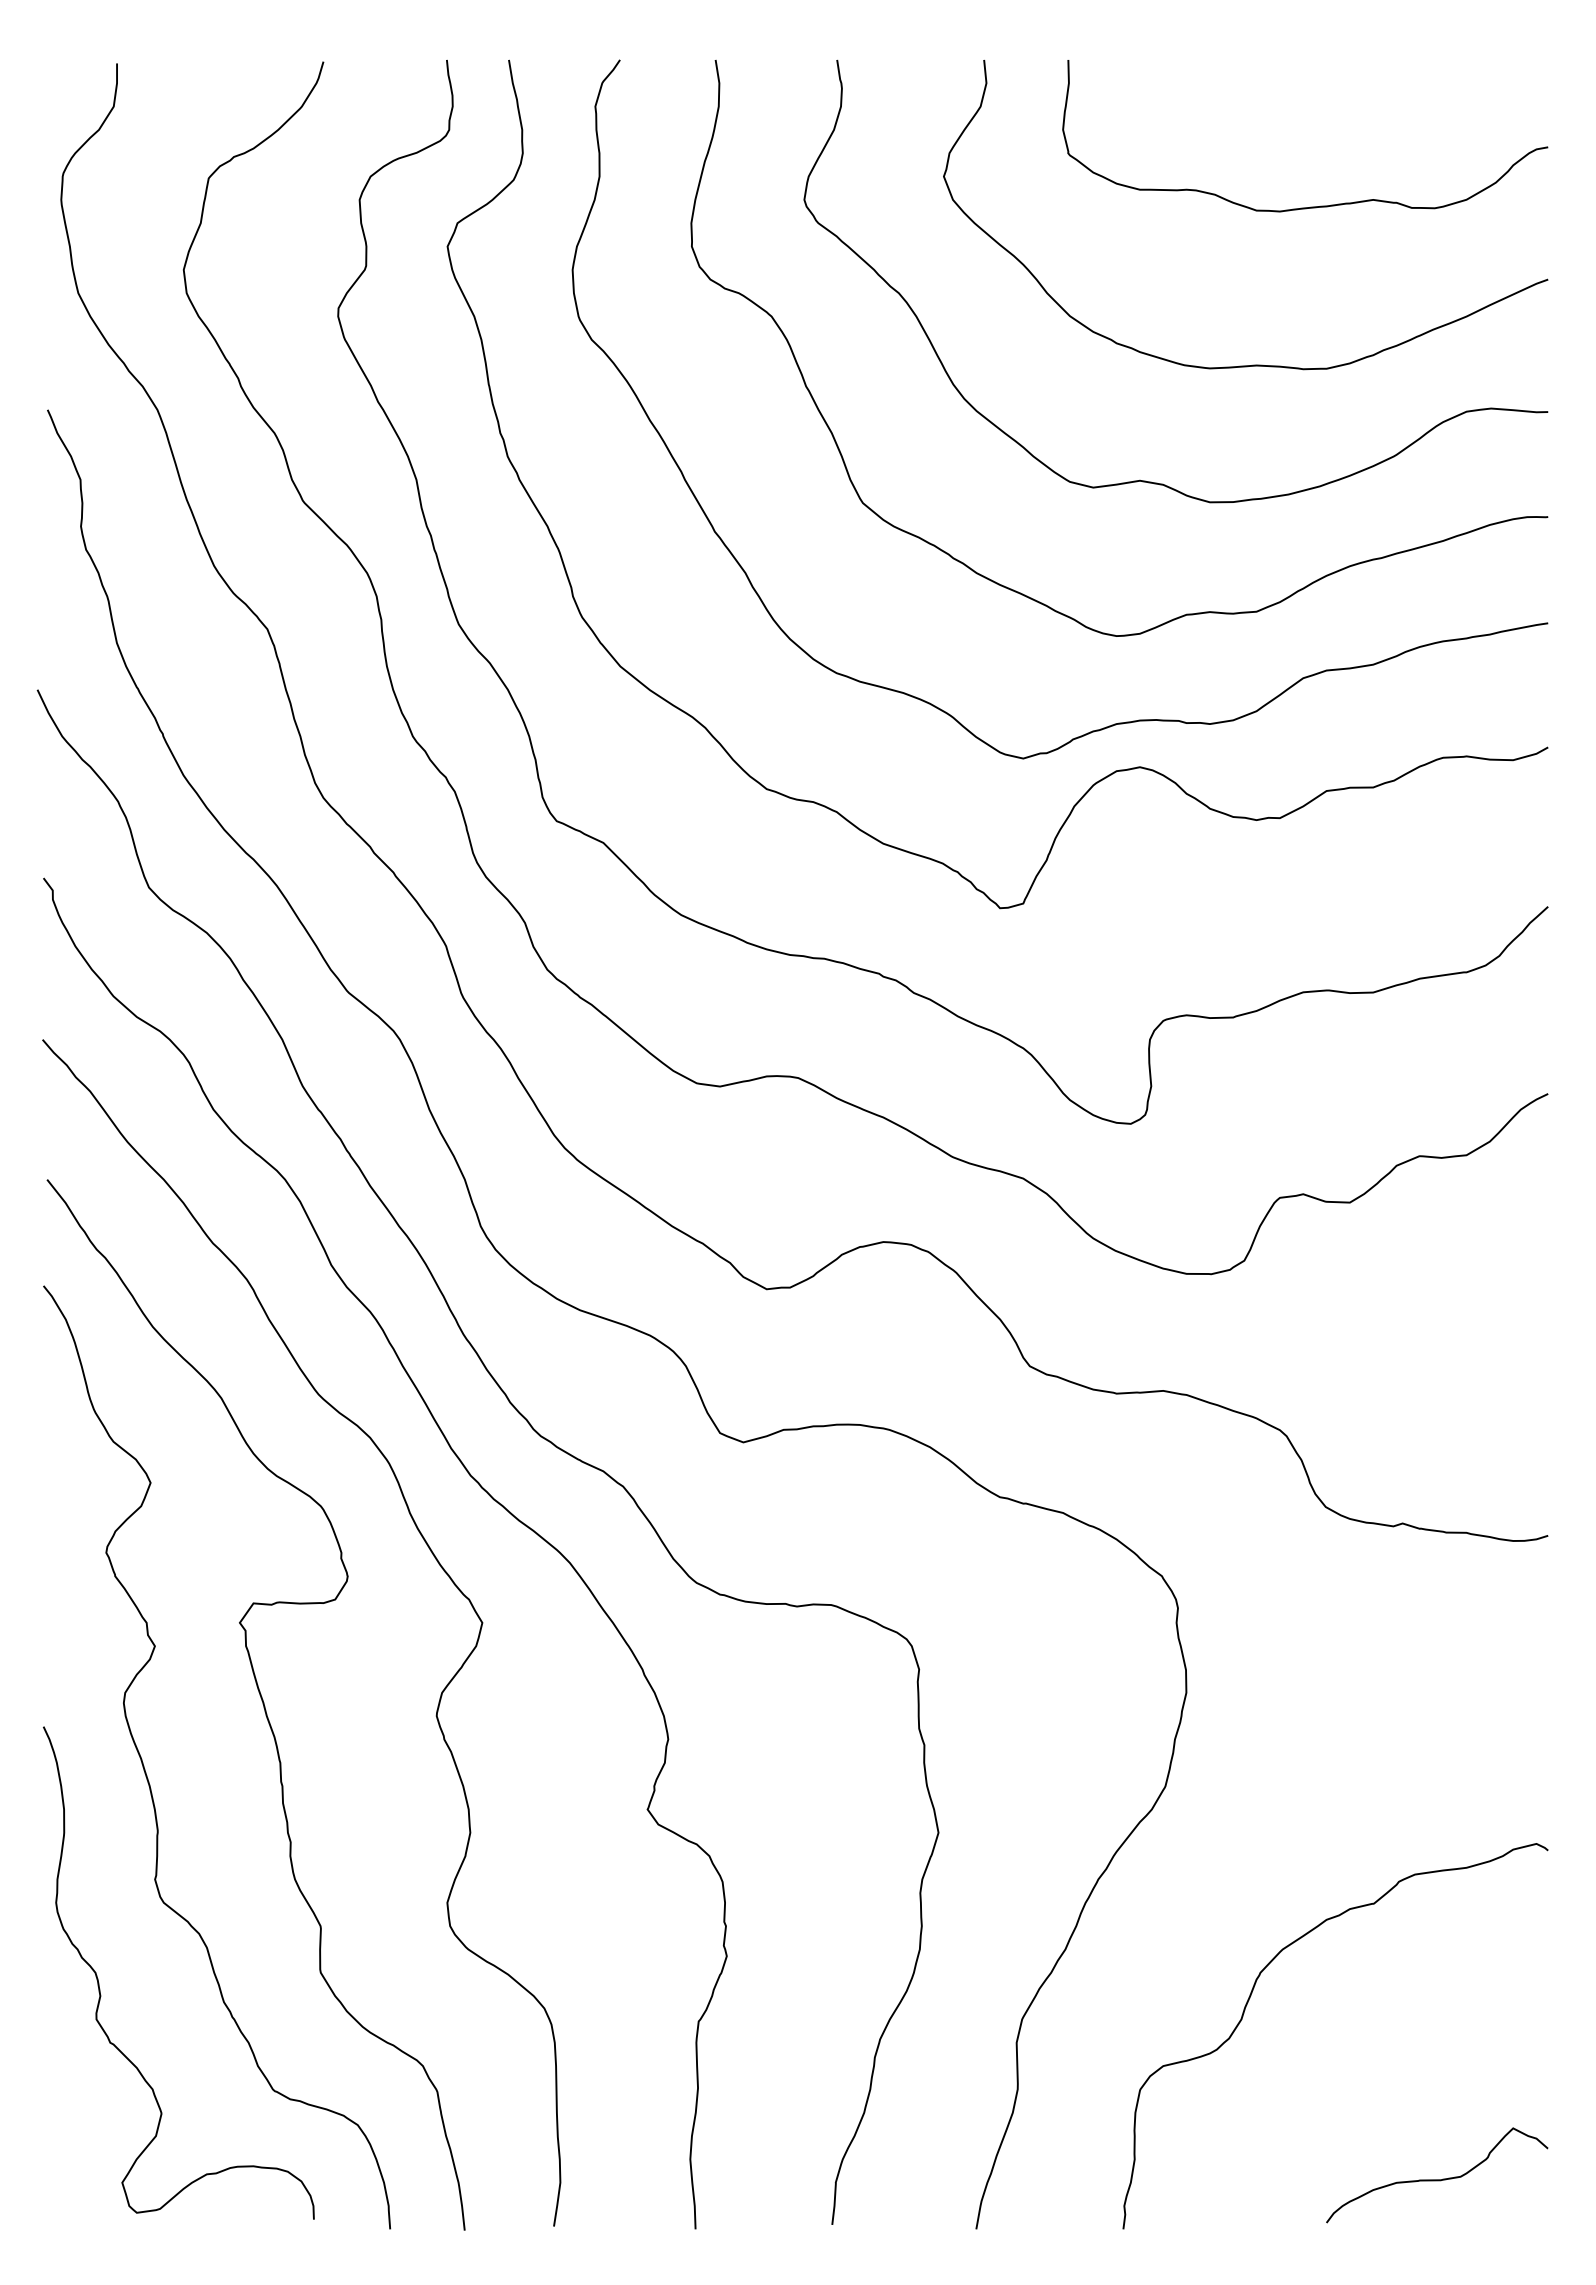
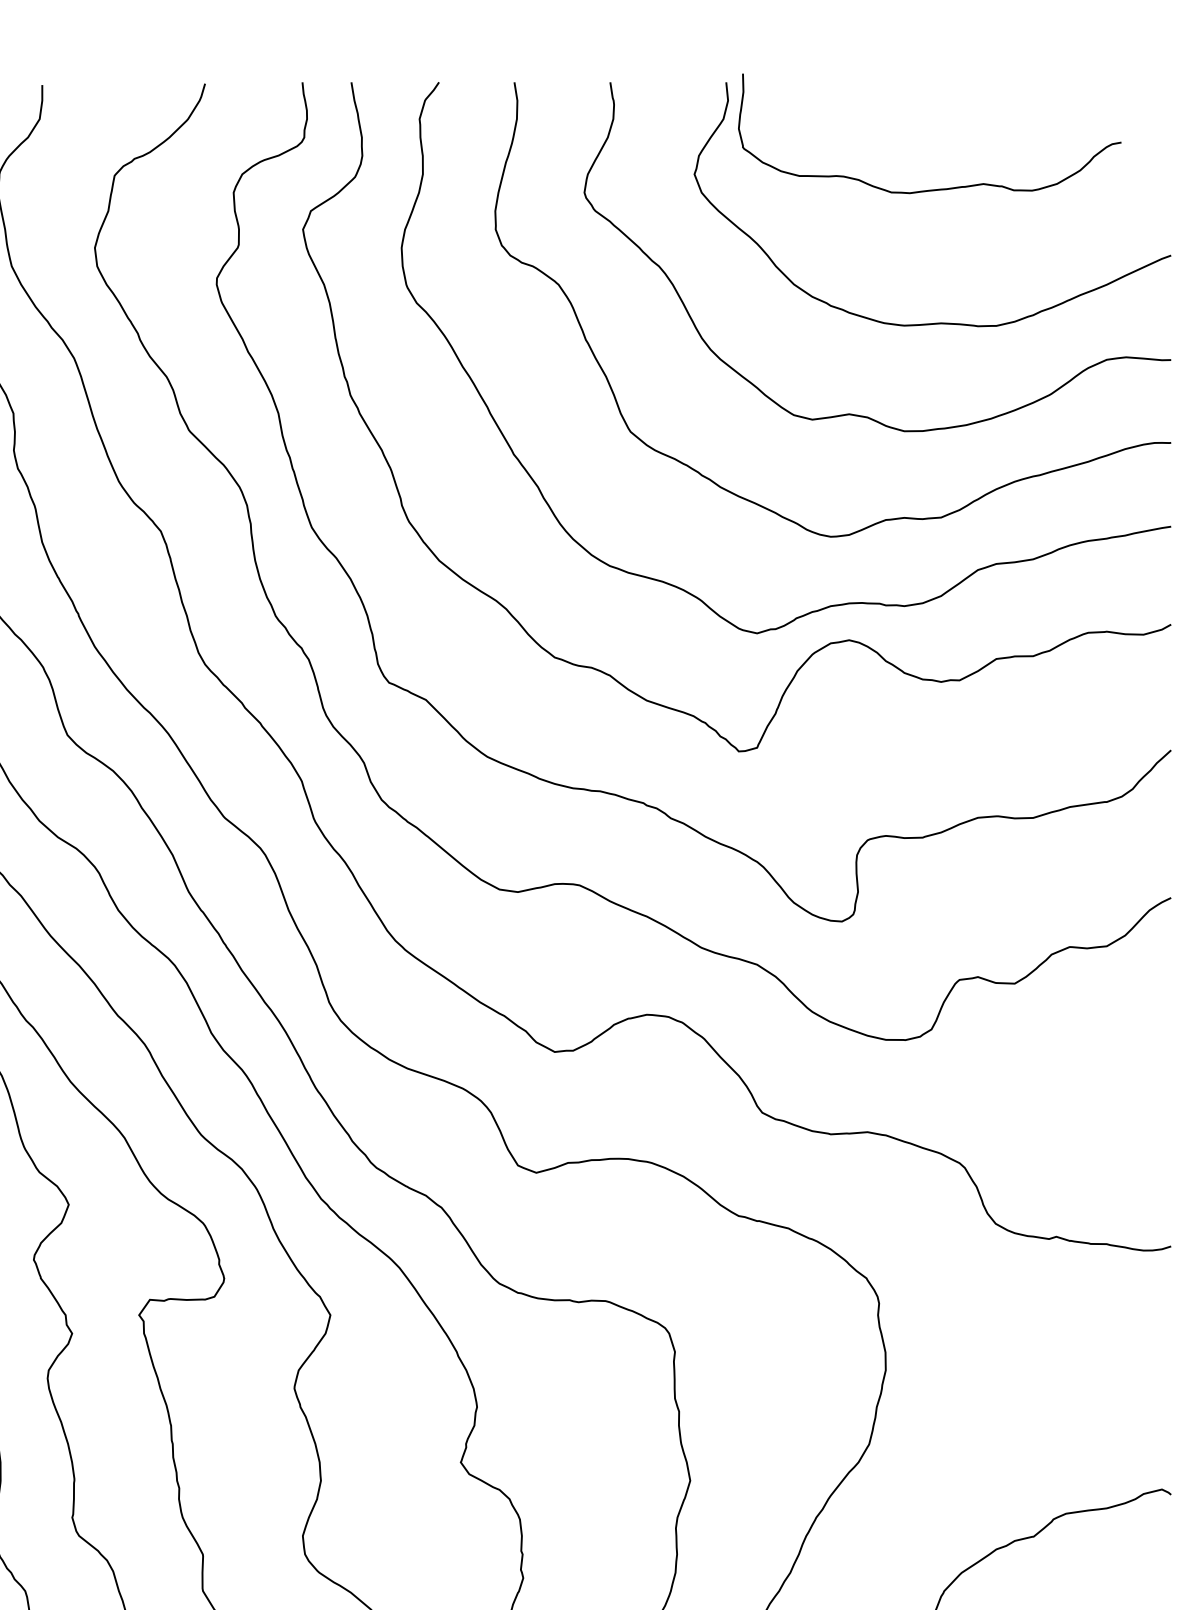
curve: (1310, 206) -> (934, 189), moved

